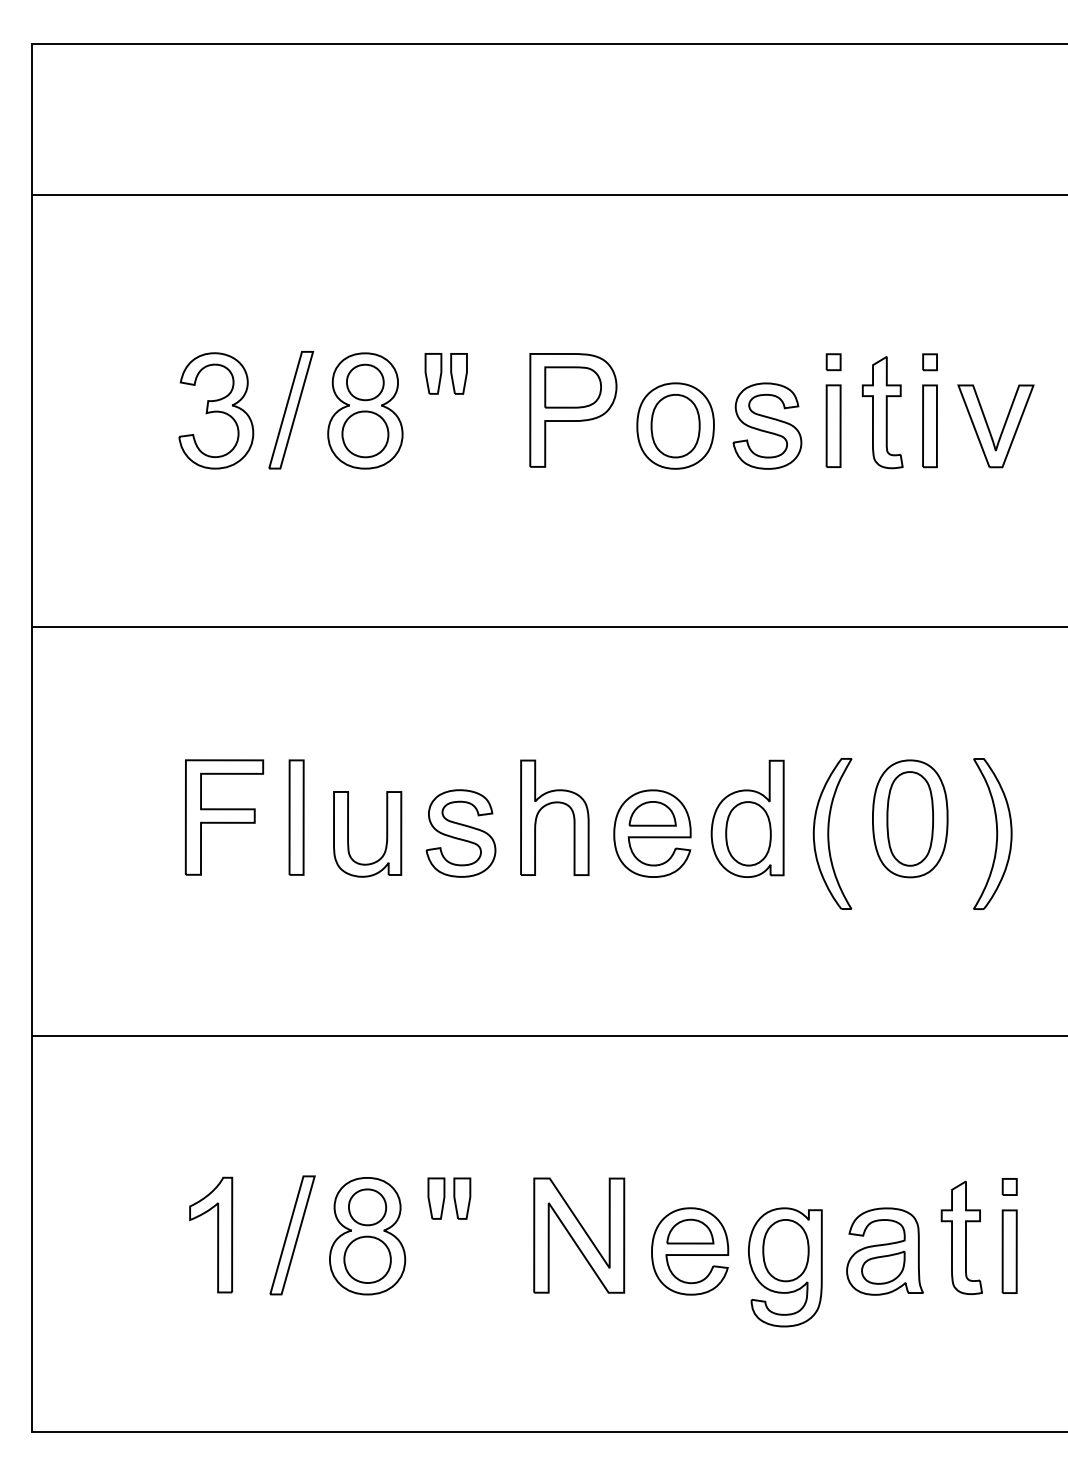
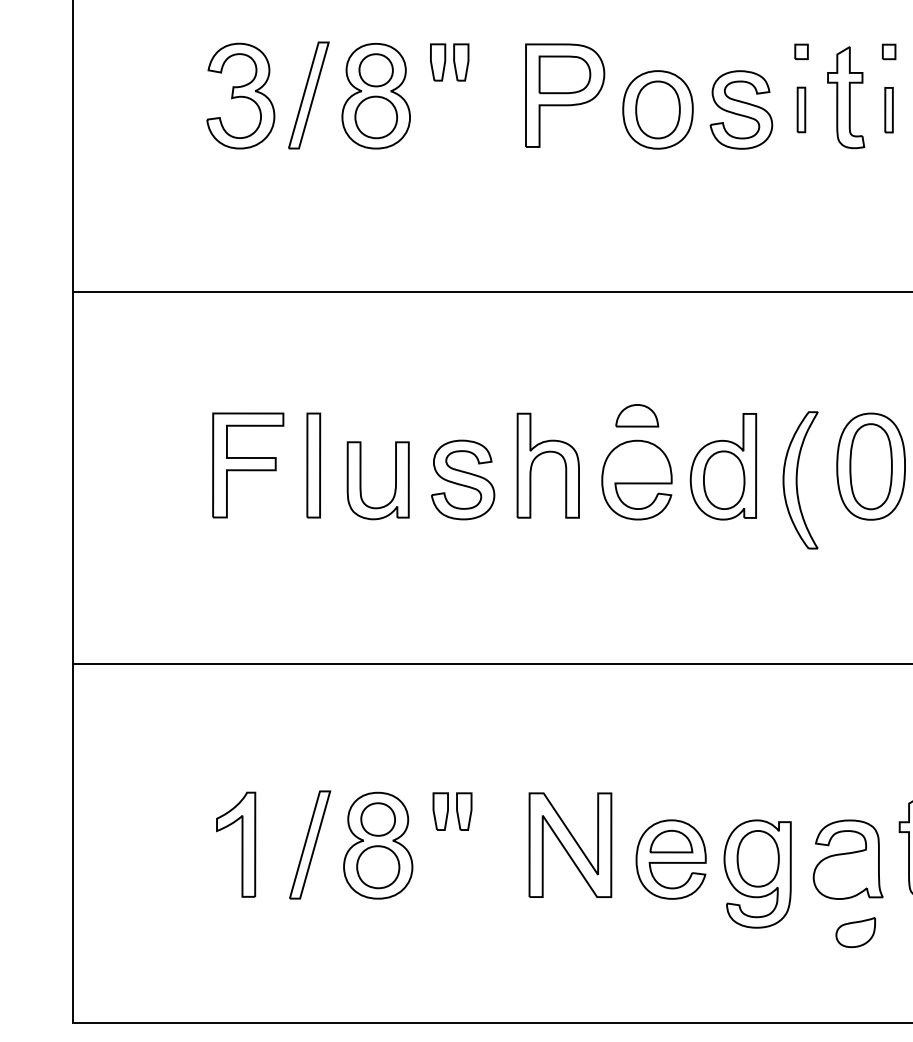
part: (833, 425) -> (801, 109), size x0.6
part: (929, 426) -> (888, 110), size x0.6
part: (652, 813) -> (637, 415), moved
part: (883, 1267) -> (855, 932), moved

